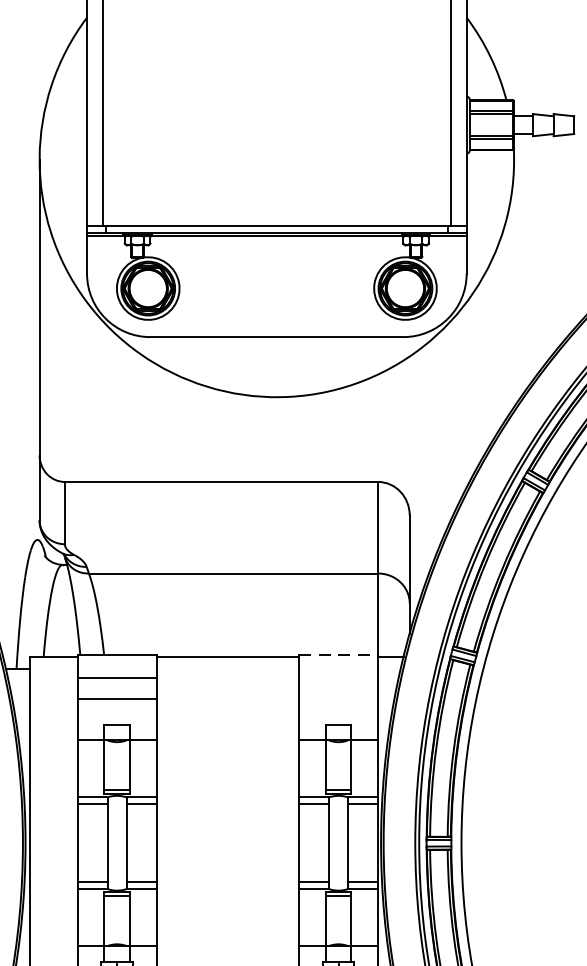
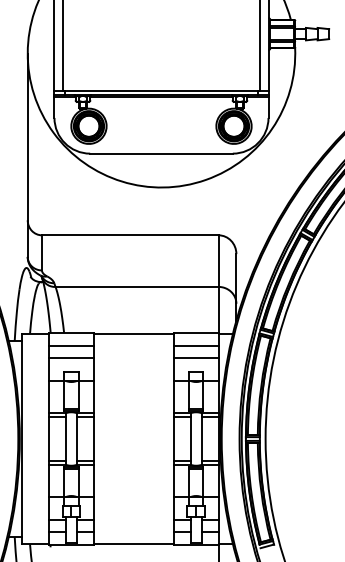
line: (338, 654) -> (196, 332), dashed -> solid
line: (337, 677) -> (195, 345), added
line: (337, 698) -> (195, 357), added

